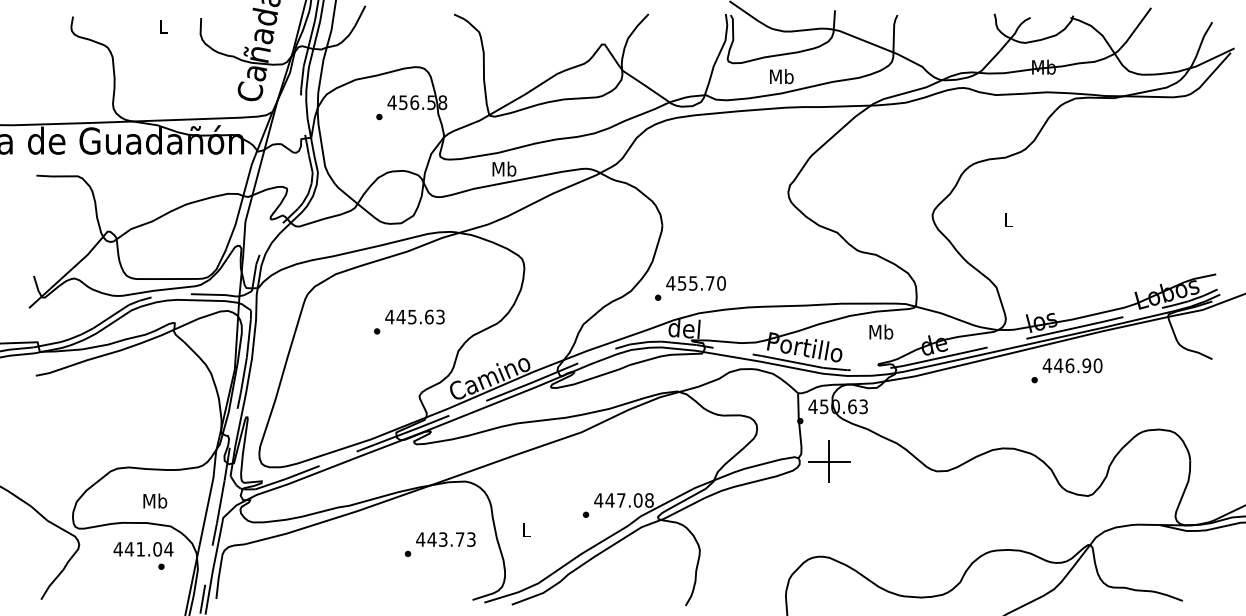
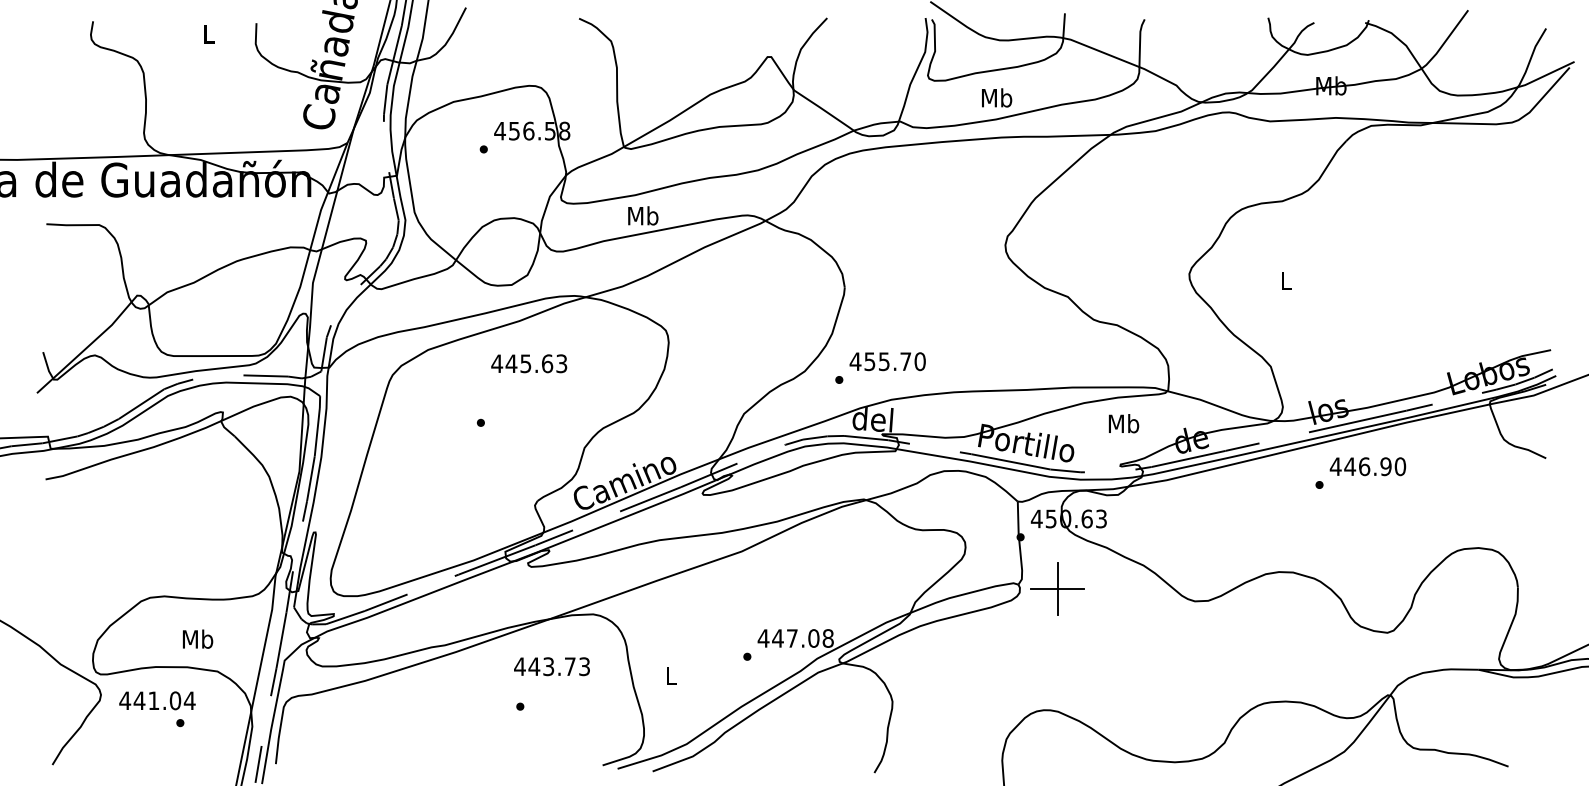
text: (414, 316) -> (528, 363), moved
text: (445, 539) -> (551, 666), moved
text: (143, 555) -> (157, 708), moved

